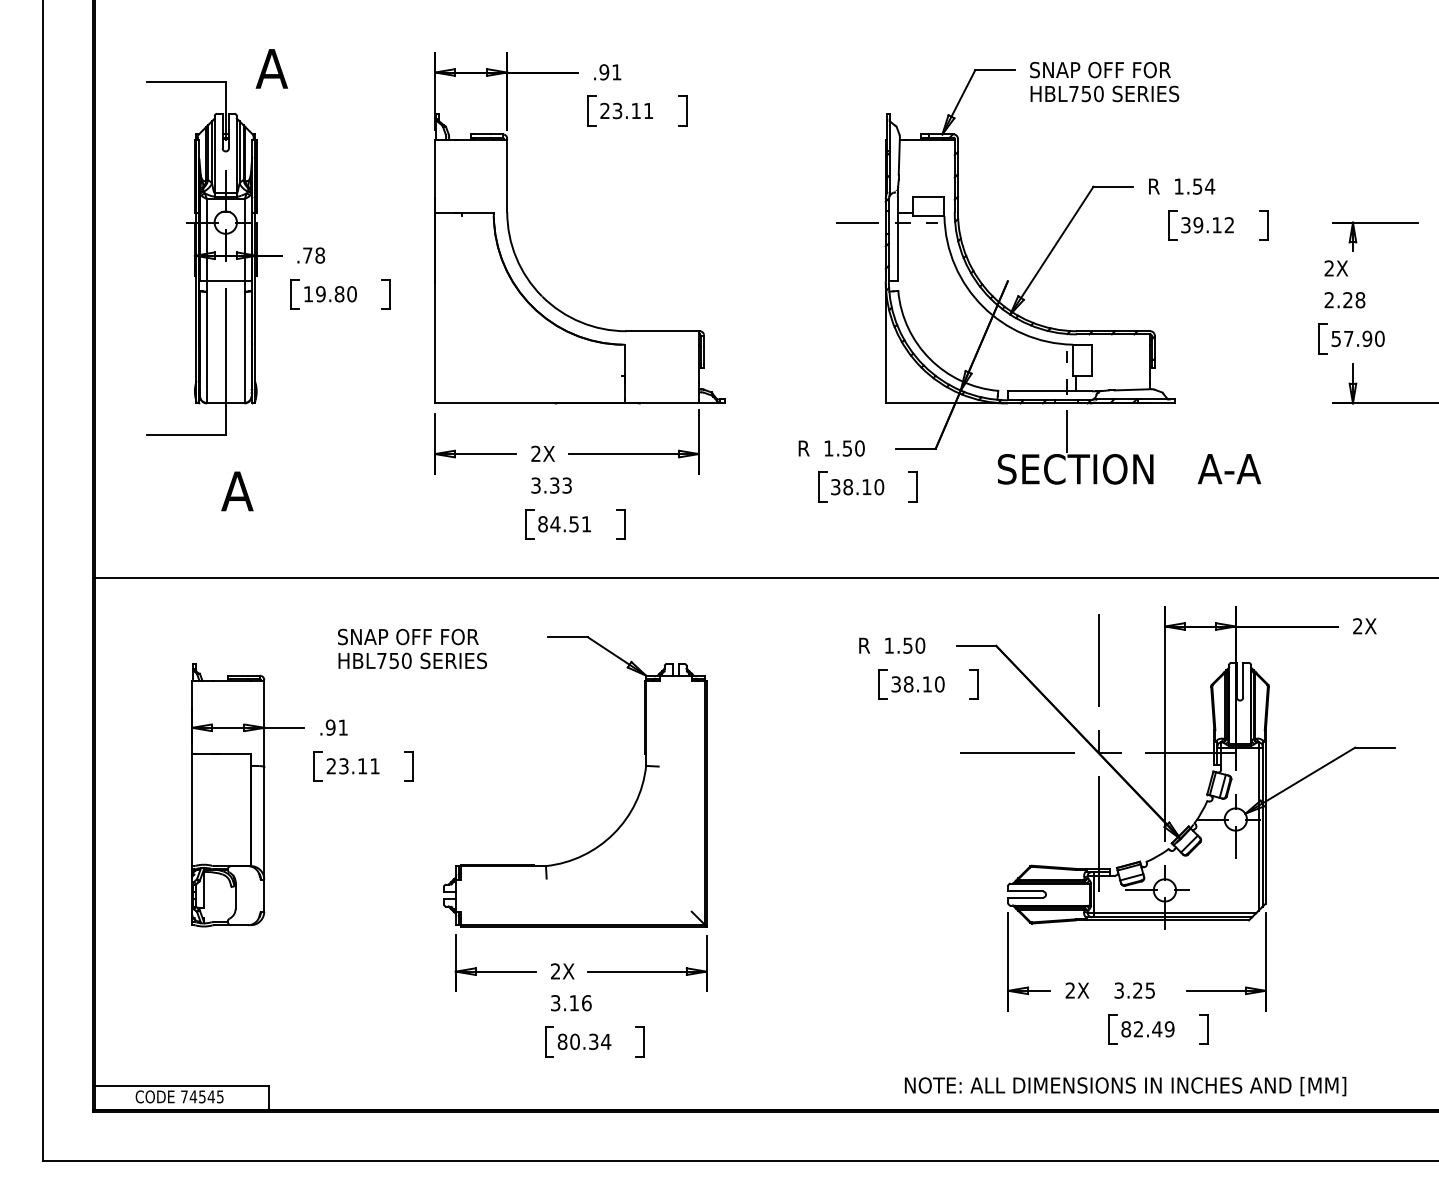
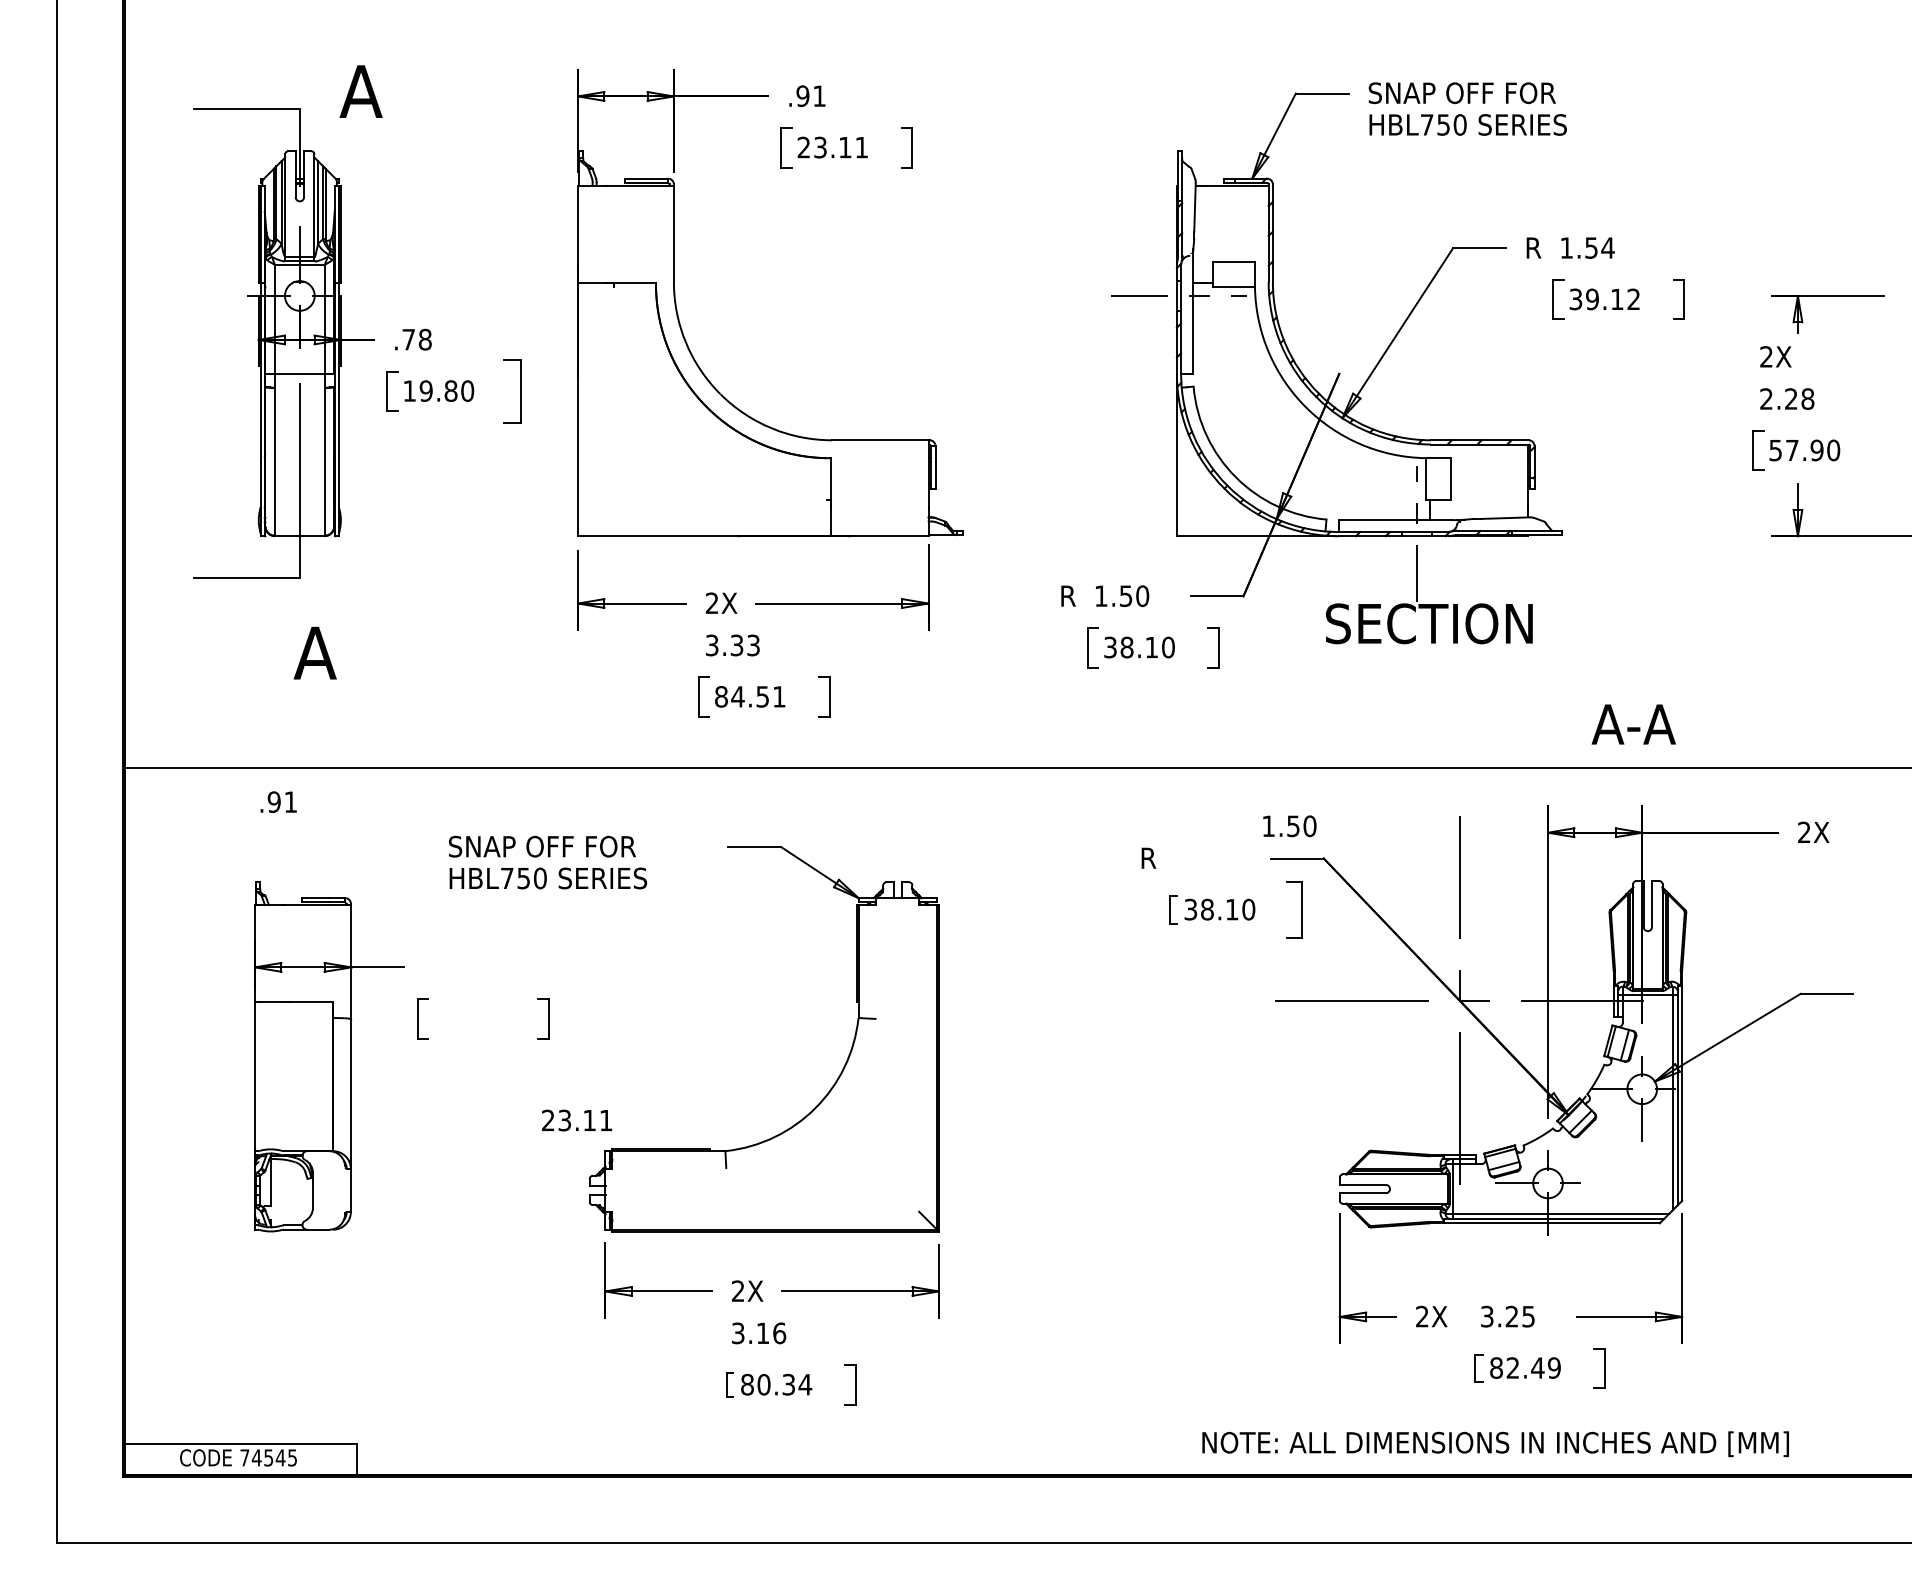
part: (385, 294) -> (512, 391), size x1.6
text: (1229, 469) -> (1633, 724), moved
text: (904, 645) -> (1289, 826), moved
part: (883, 684) -> (1173, 909), size x0.7
part: (973, 684) -> (1293, 909), size x1.4
text: (333, 727) -> (278, 801), moved
text: (353, 766) -> (577, 1120), moved
part: (1112, 1029) -> (1478, 1368), size x0.7
part: (549, 1041) -> (729, 1384), size x0.6

